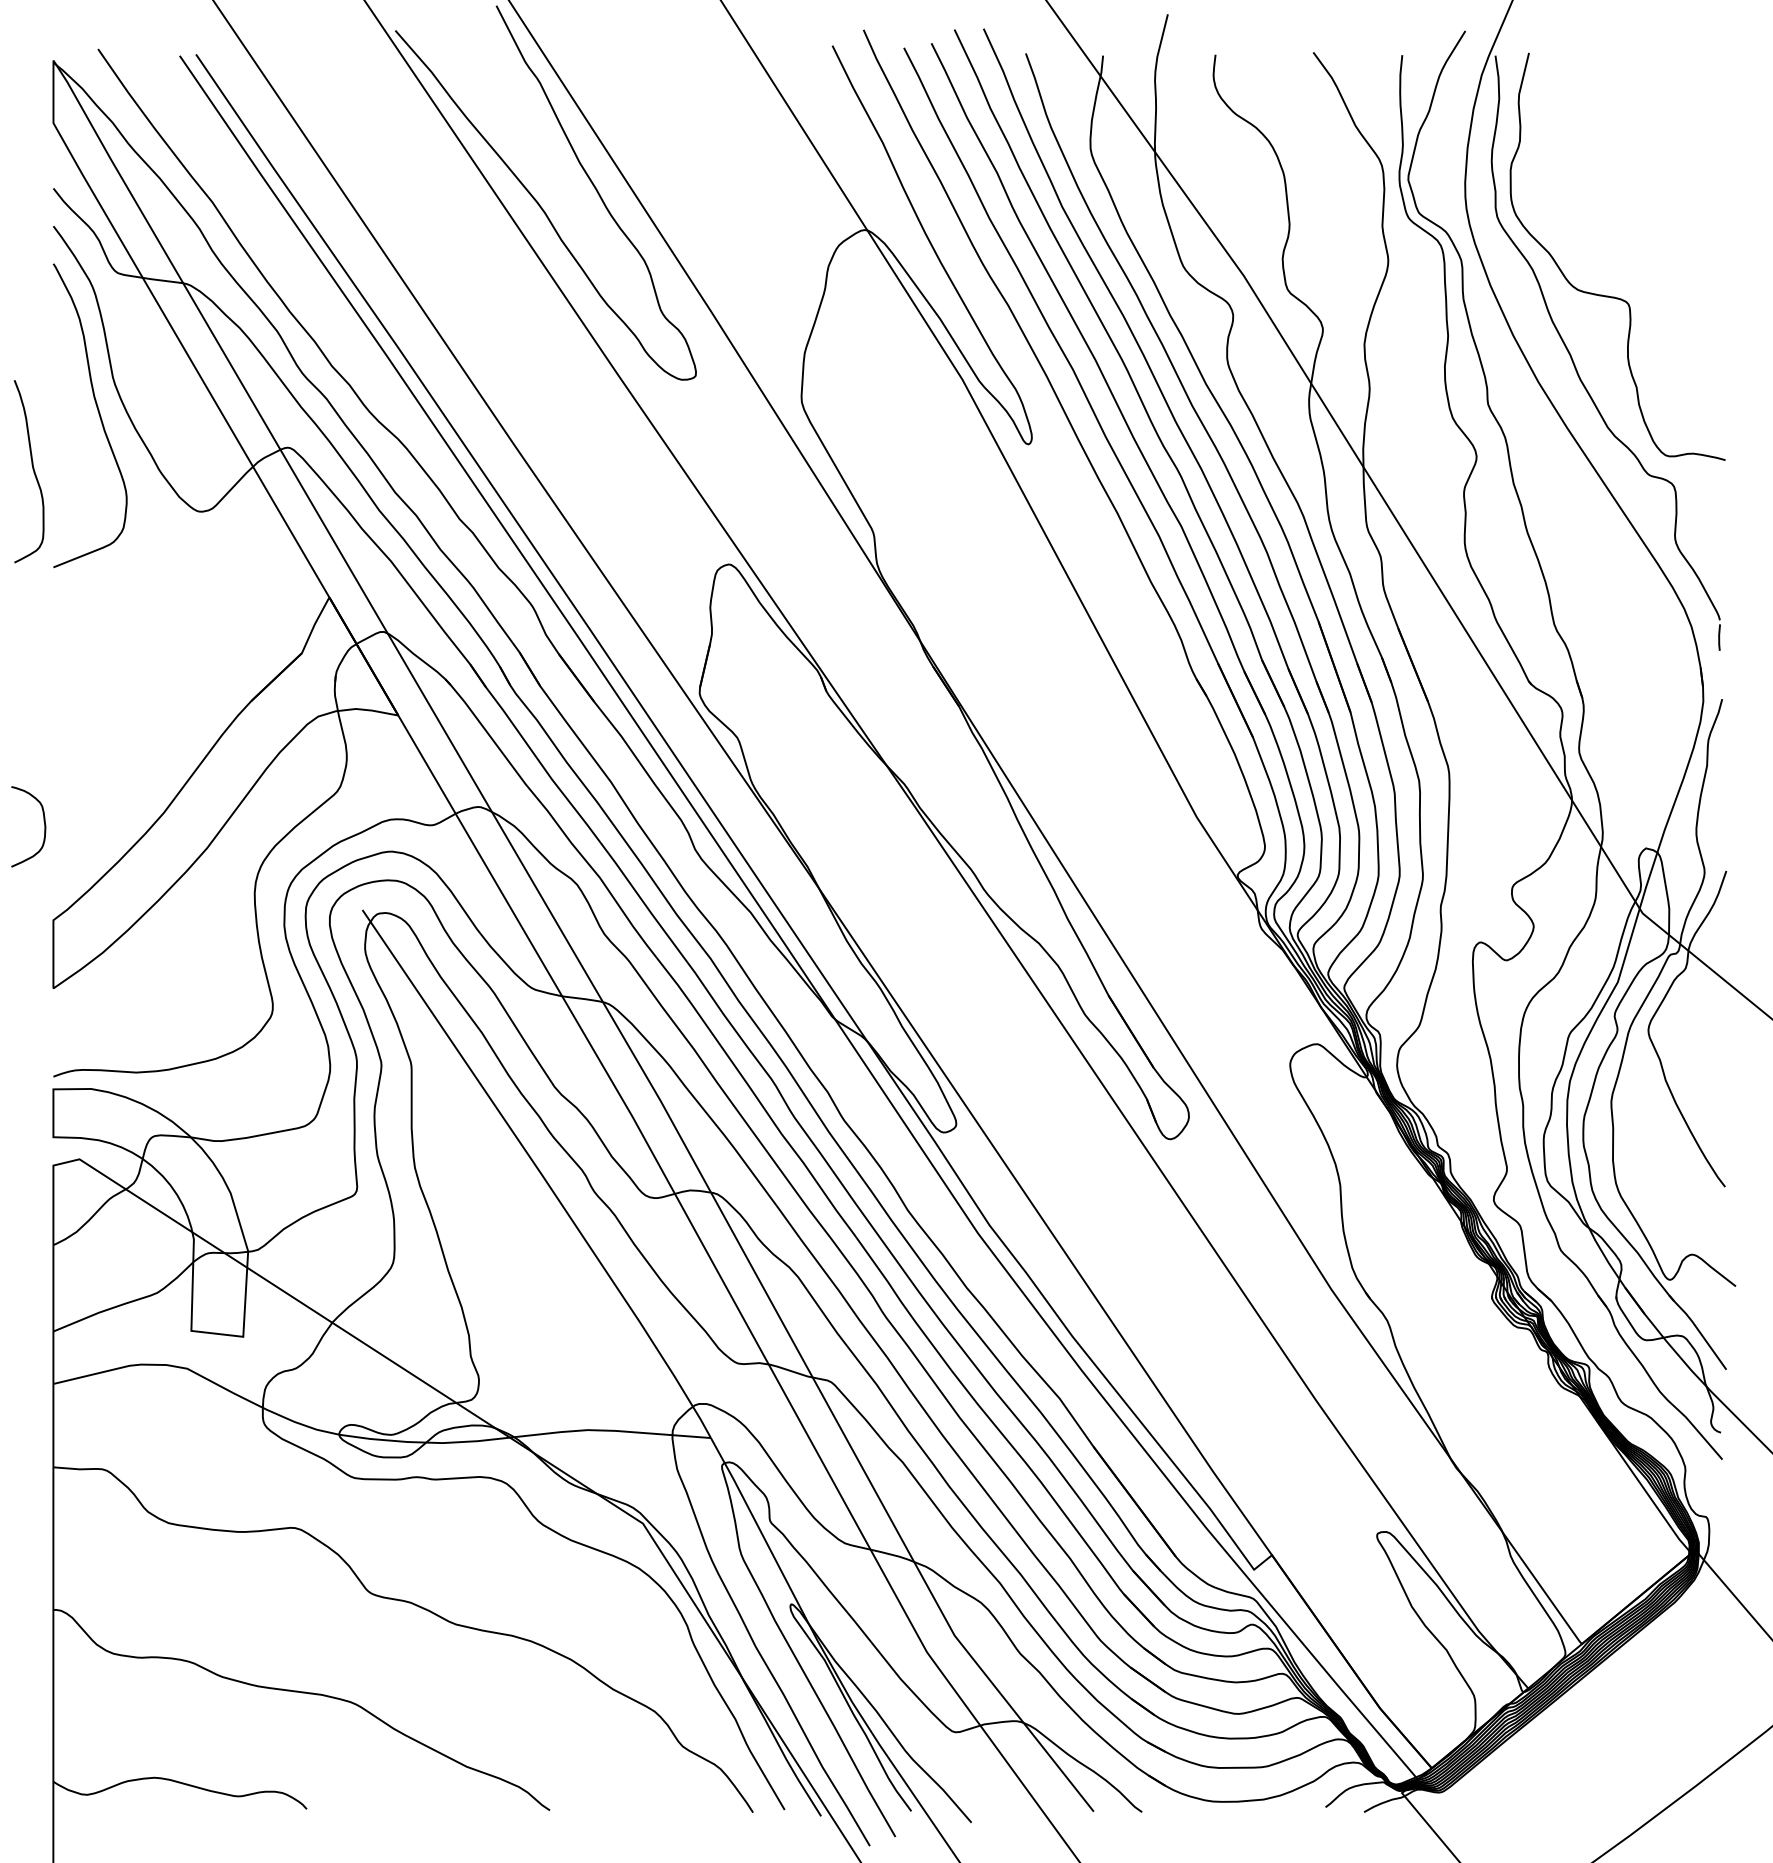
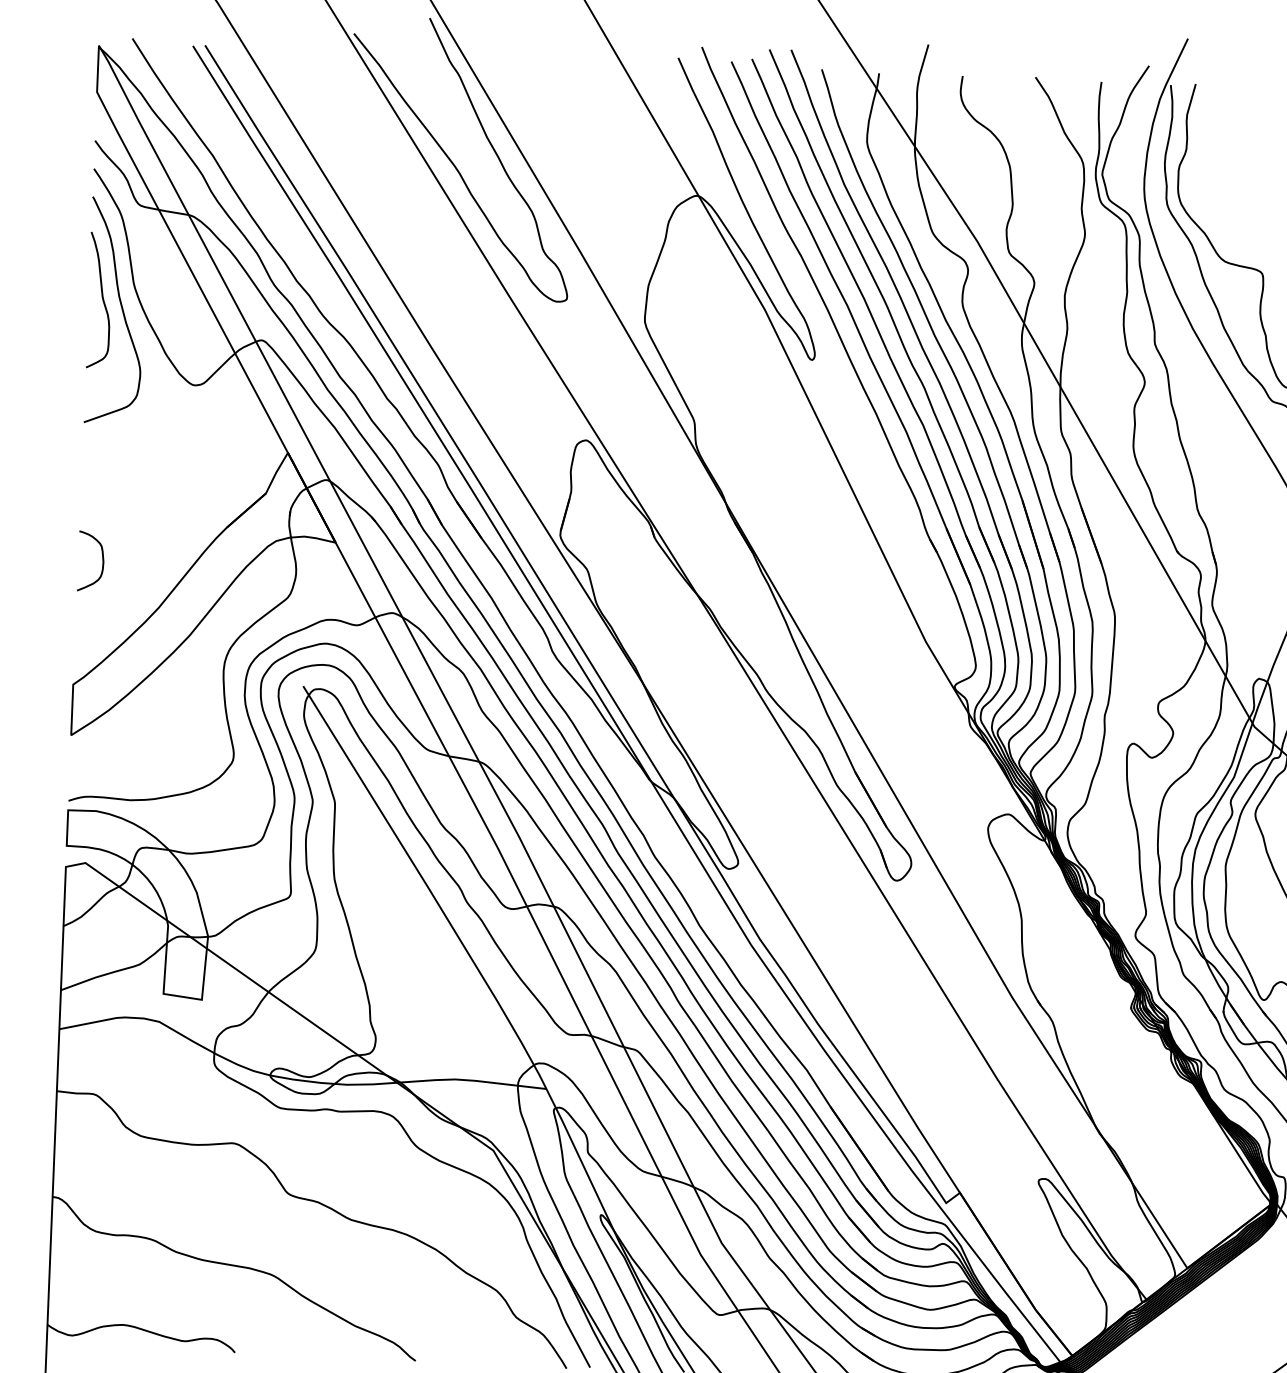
curve: (32, 469) -> (102, 298), moved
curve: (43, 821) -> (102, 557), moved

